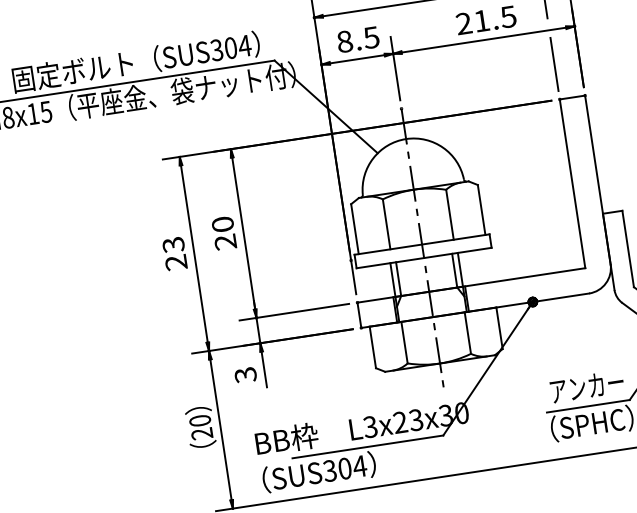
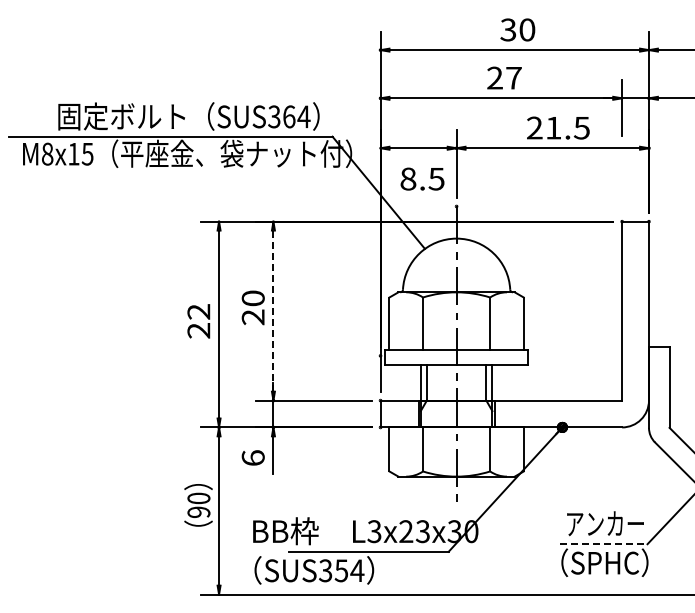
text: (358, 39) -> (422, 178), moved
text: (231, 47) -> (289, 116), SUS304 -> SUS364
line: (554, 64) -> (622, 184), removed
line: (243, 233) -> (273, 311), solid -> dashed
text: (174, 244) -> (199, 311), 23 -> 22
text: (245, 375) -> (252, 458), 3 -> 6
line: (588, 406) -> (603, 544), solid -> dashed
text: (201, 434) -> (198, 512), 20 -> 90
text: (344, 468) -> (341, 570), SUS304 -> SUS354

